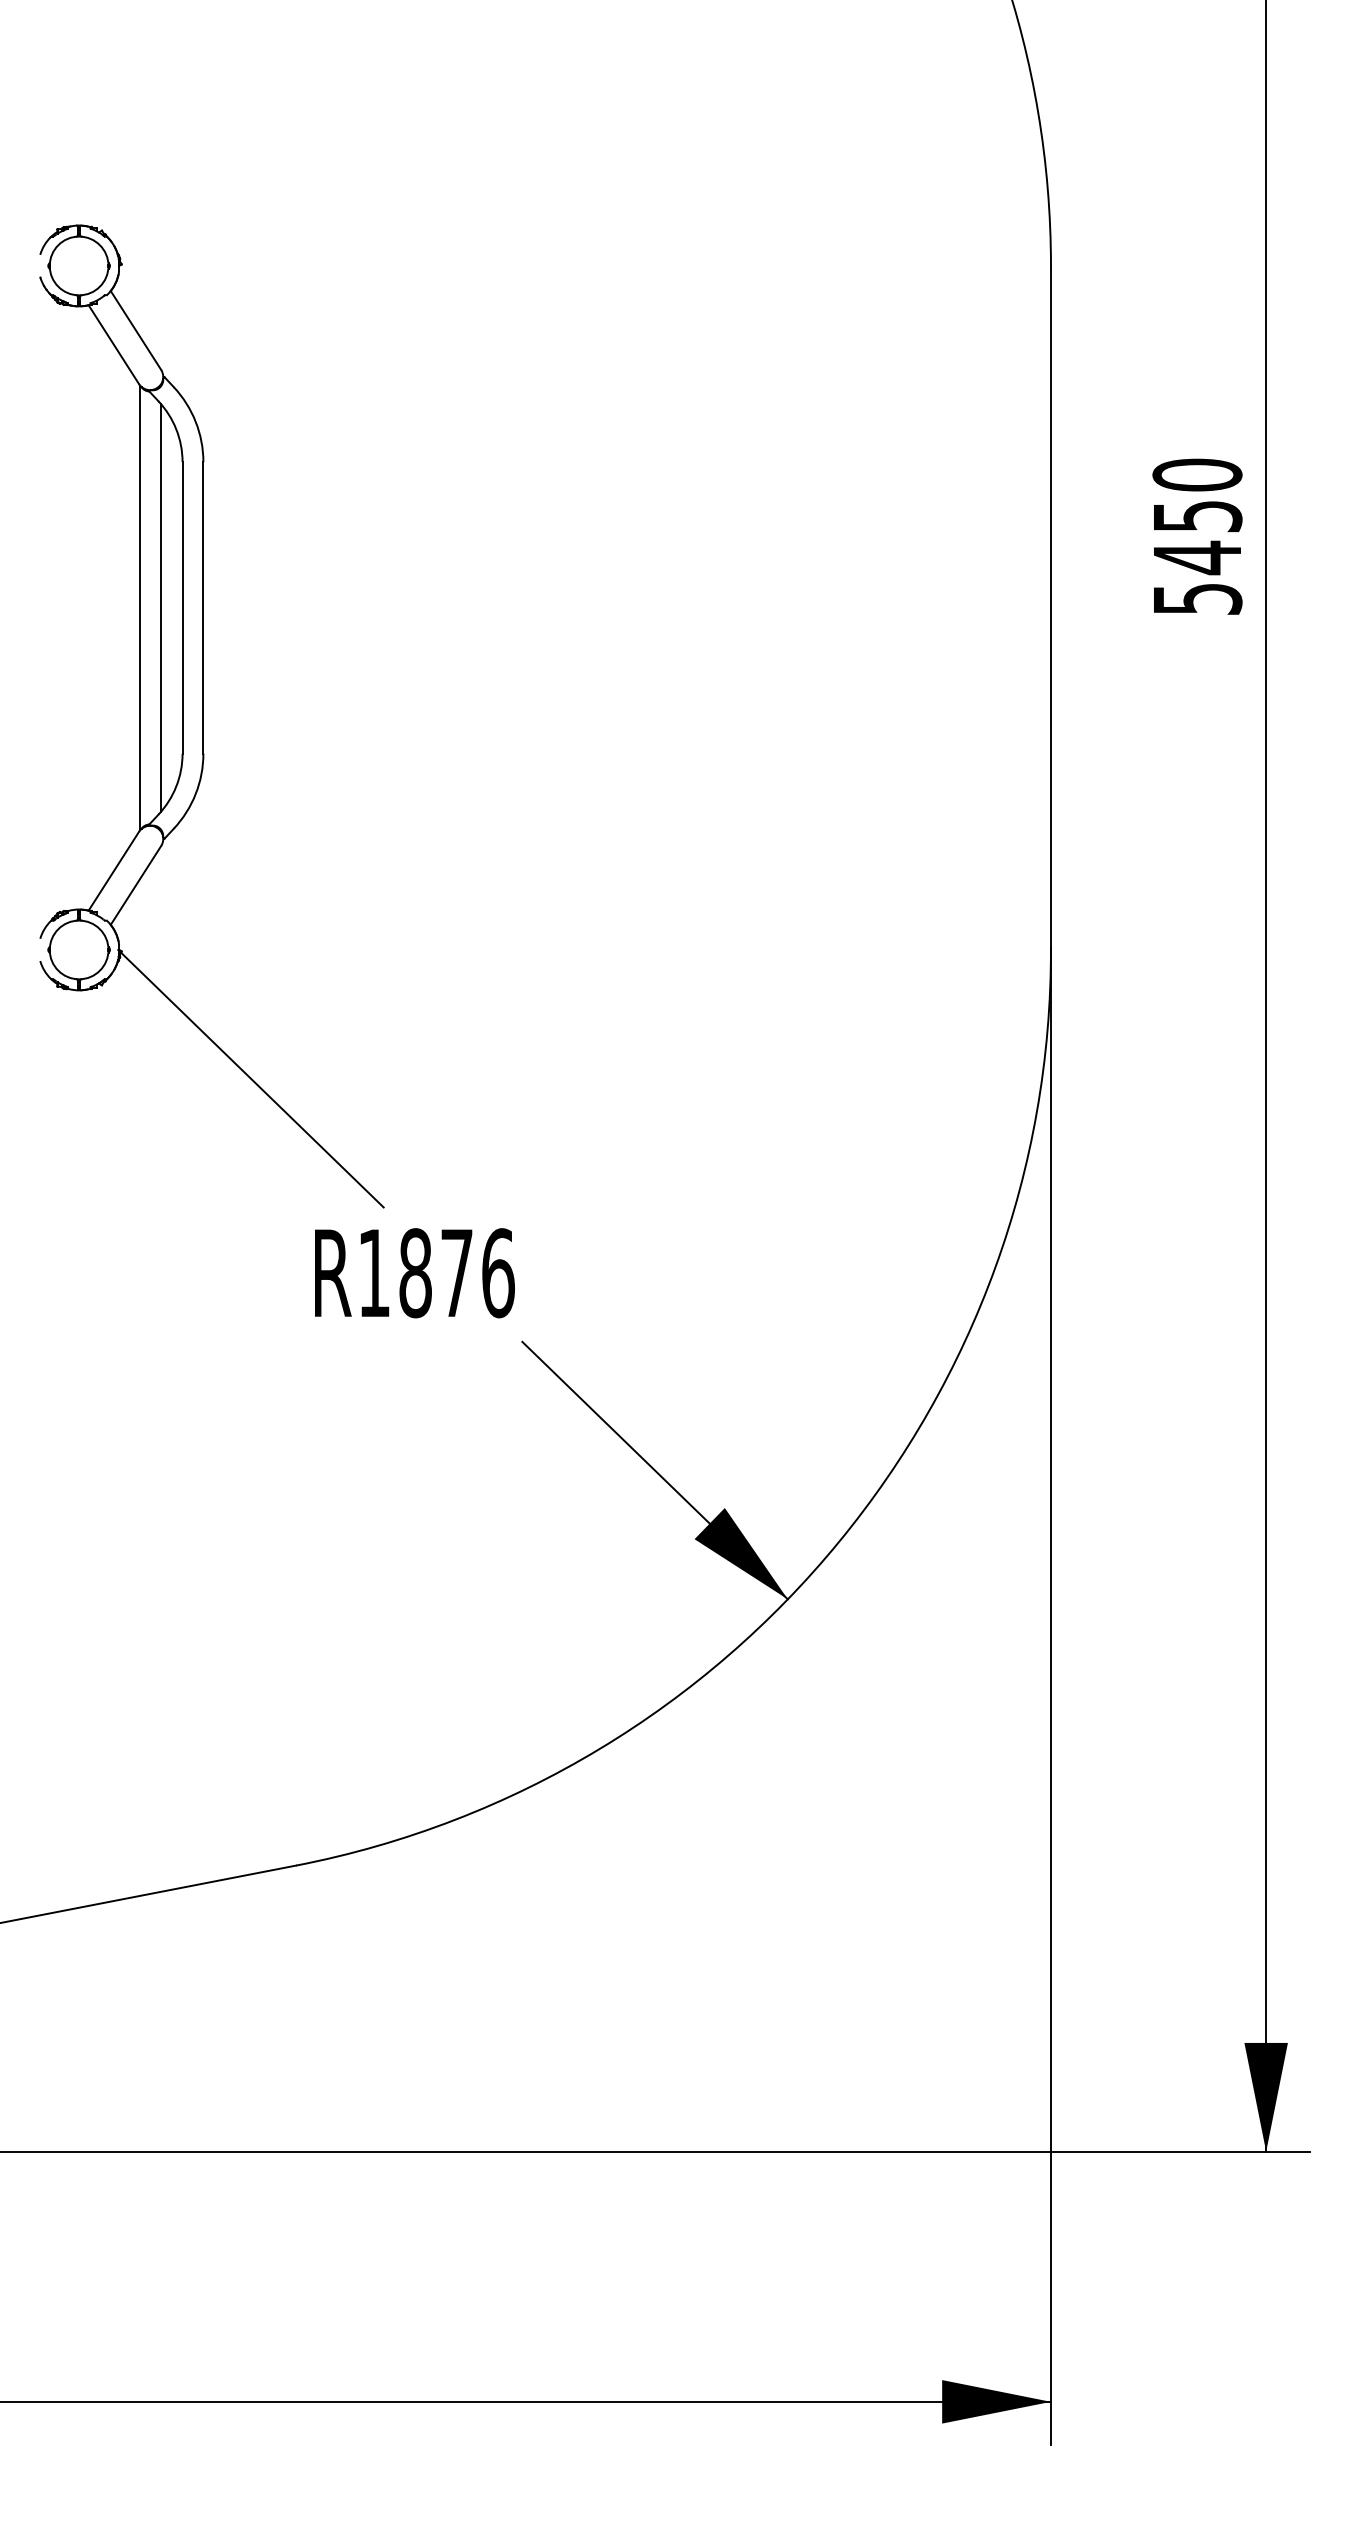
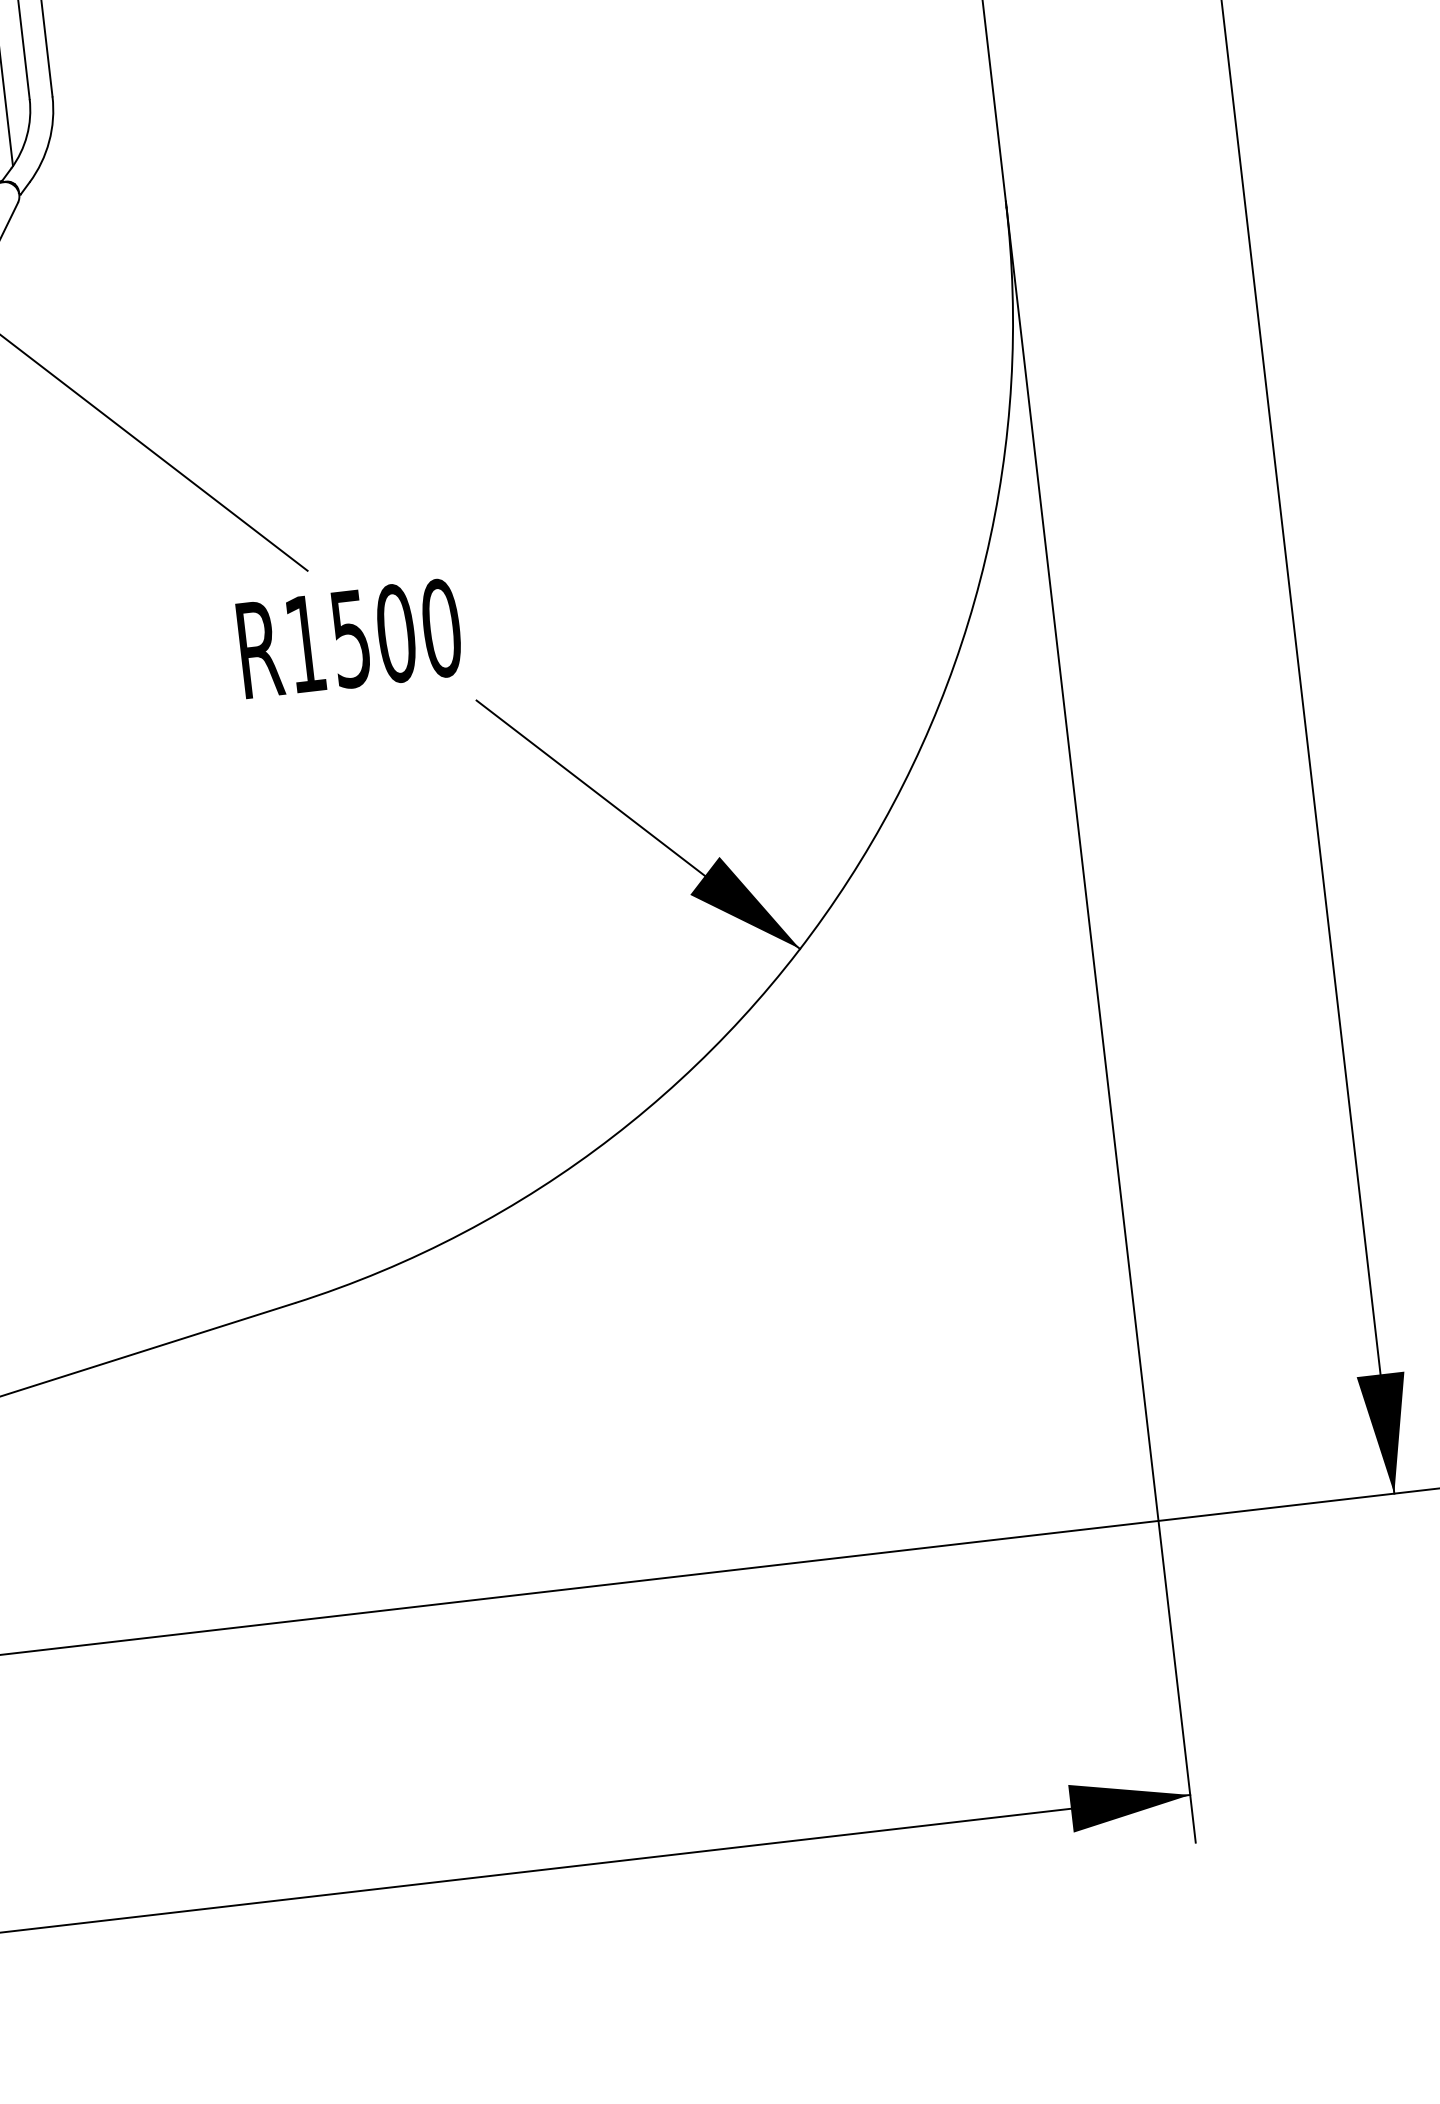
text: (456, 1273) -> (395, 633), R1876 -> R1500

